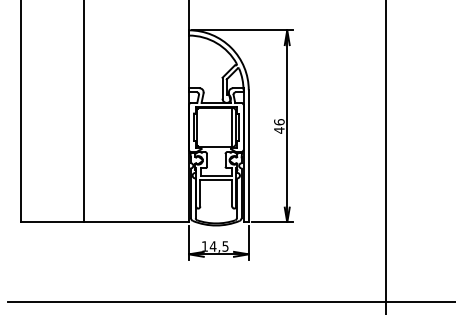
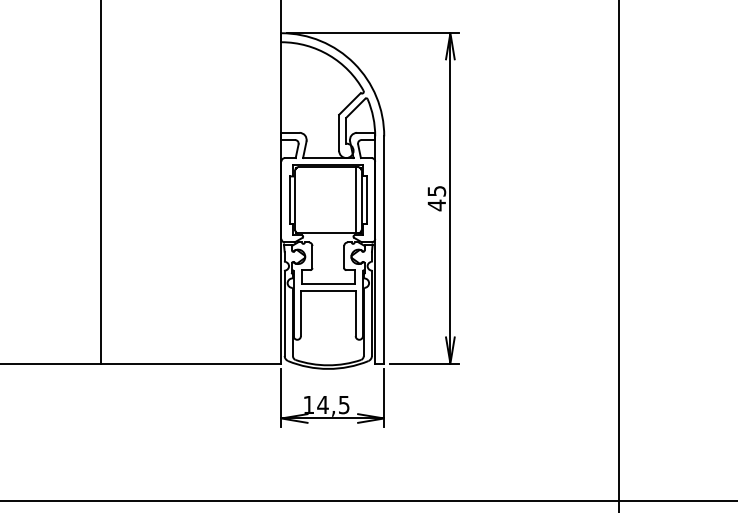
text: (279, 122) -> (437, 191), 46 -> 45

